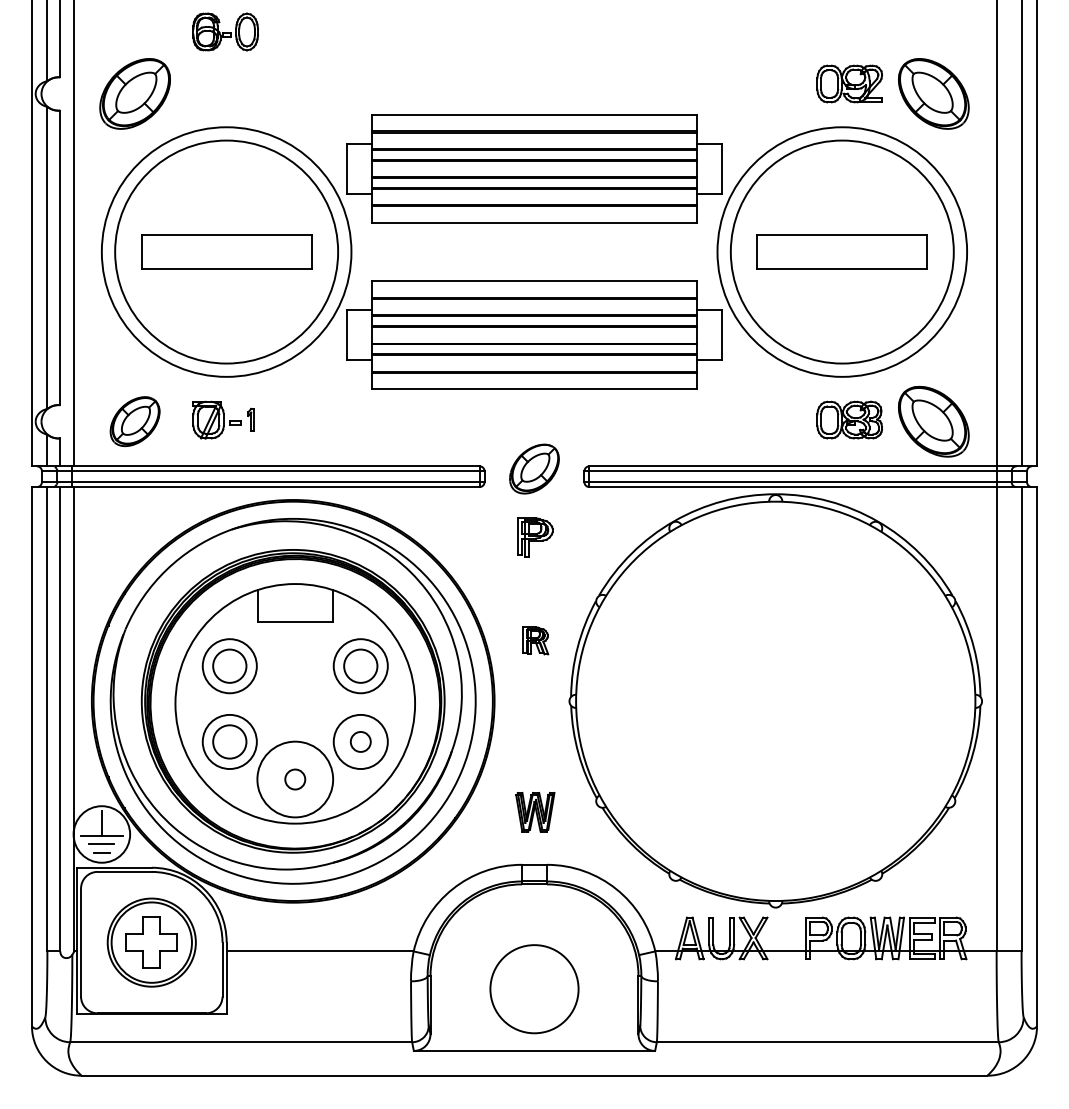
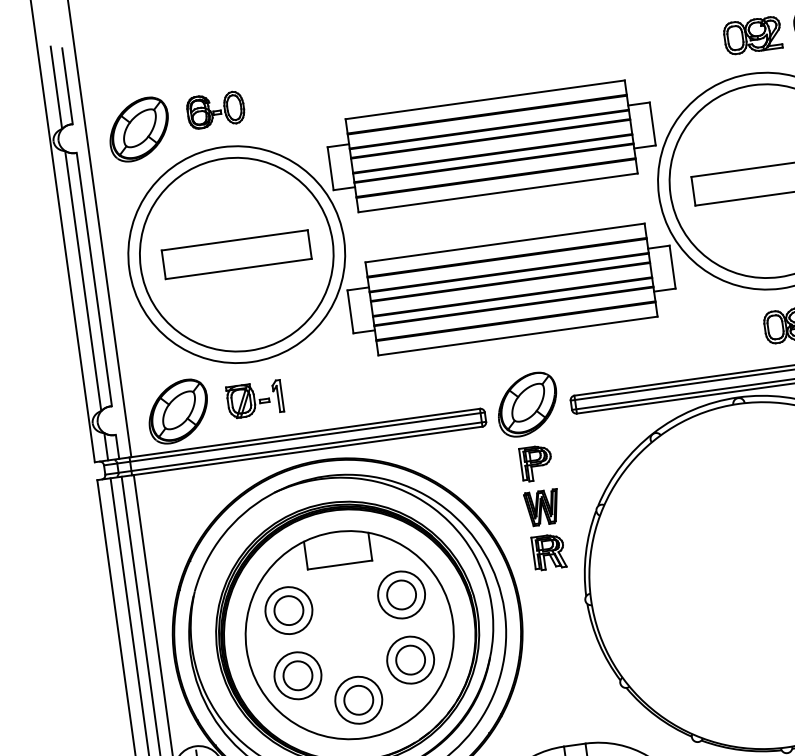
part: (225, 31) -> (215, 109), moved
part: (250, 419) -> (277, 395), size x1.67
part: (134, 421) -> (177, 411), size x1.43
part: (534, 468) -> (527, 404), size x1.43
part: (535, 640) -> (548, 551), size x1.43
circle: (360, 741) -> (410, 659), size x1.67
circle: (294, 779) -> (358, 700), size x1.67
circle: (295, 779) -> (358, 700), size x0.71
part: (535, 811) -> (542, 507), moved

